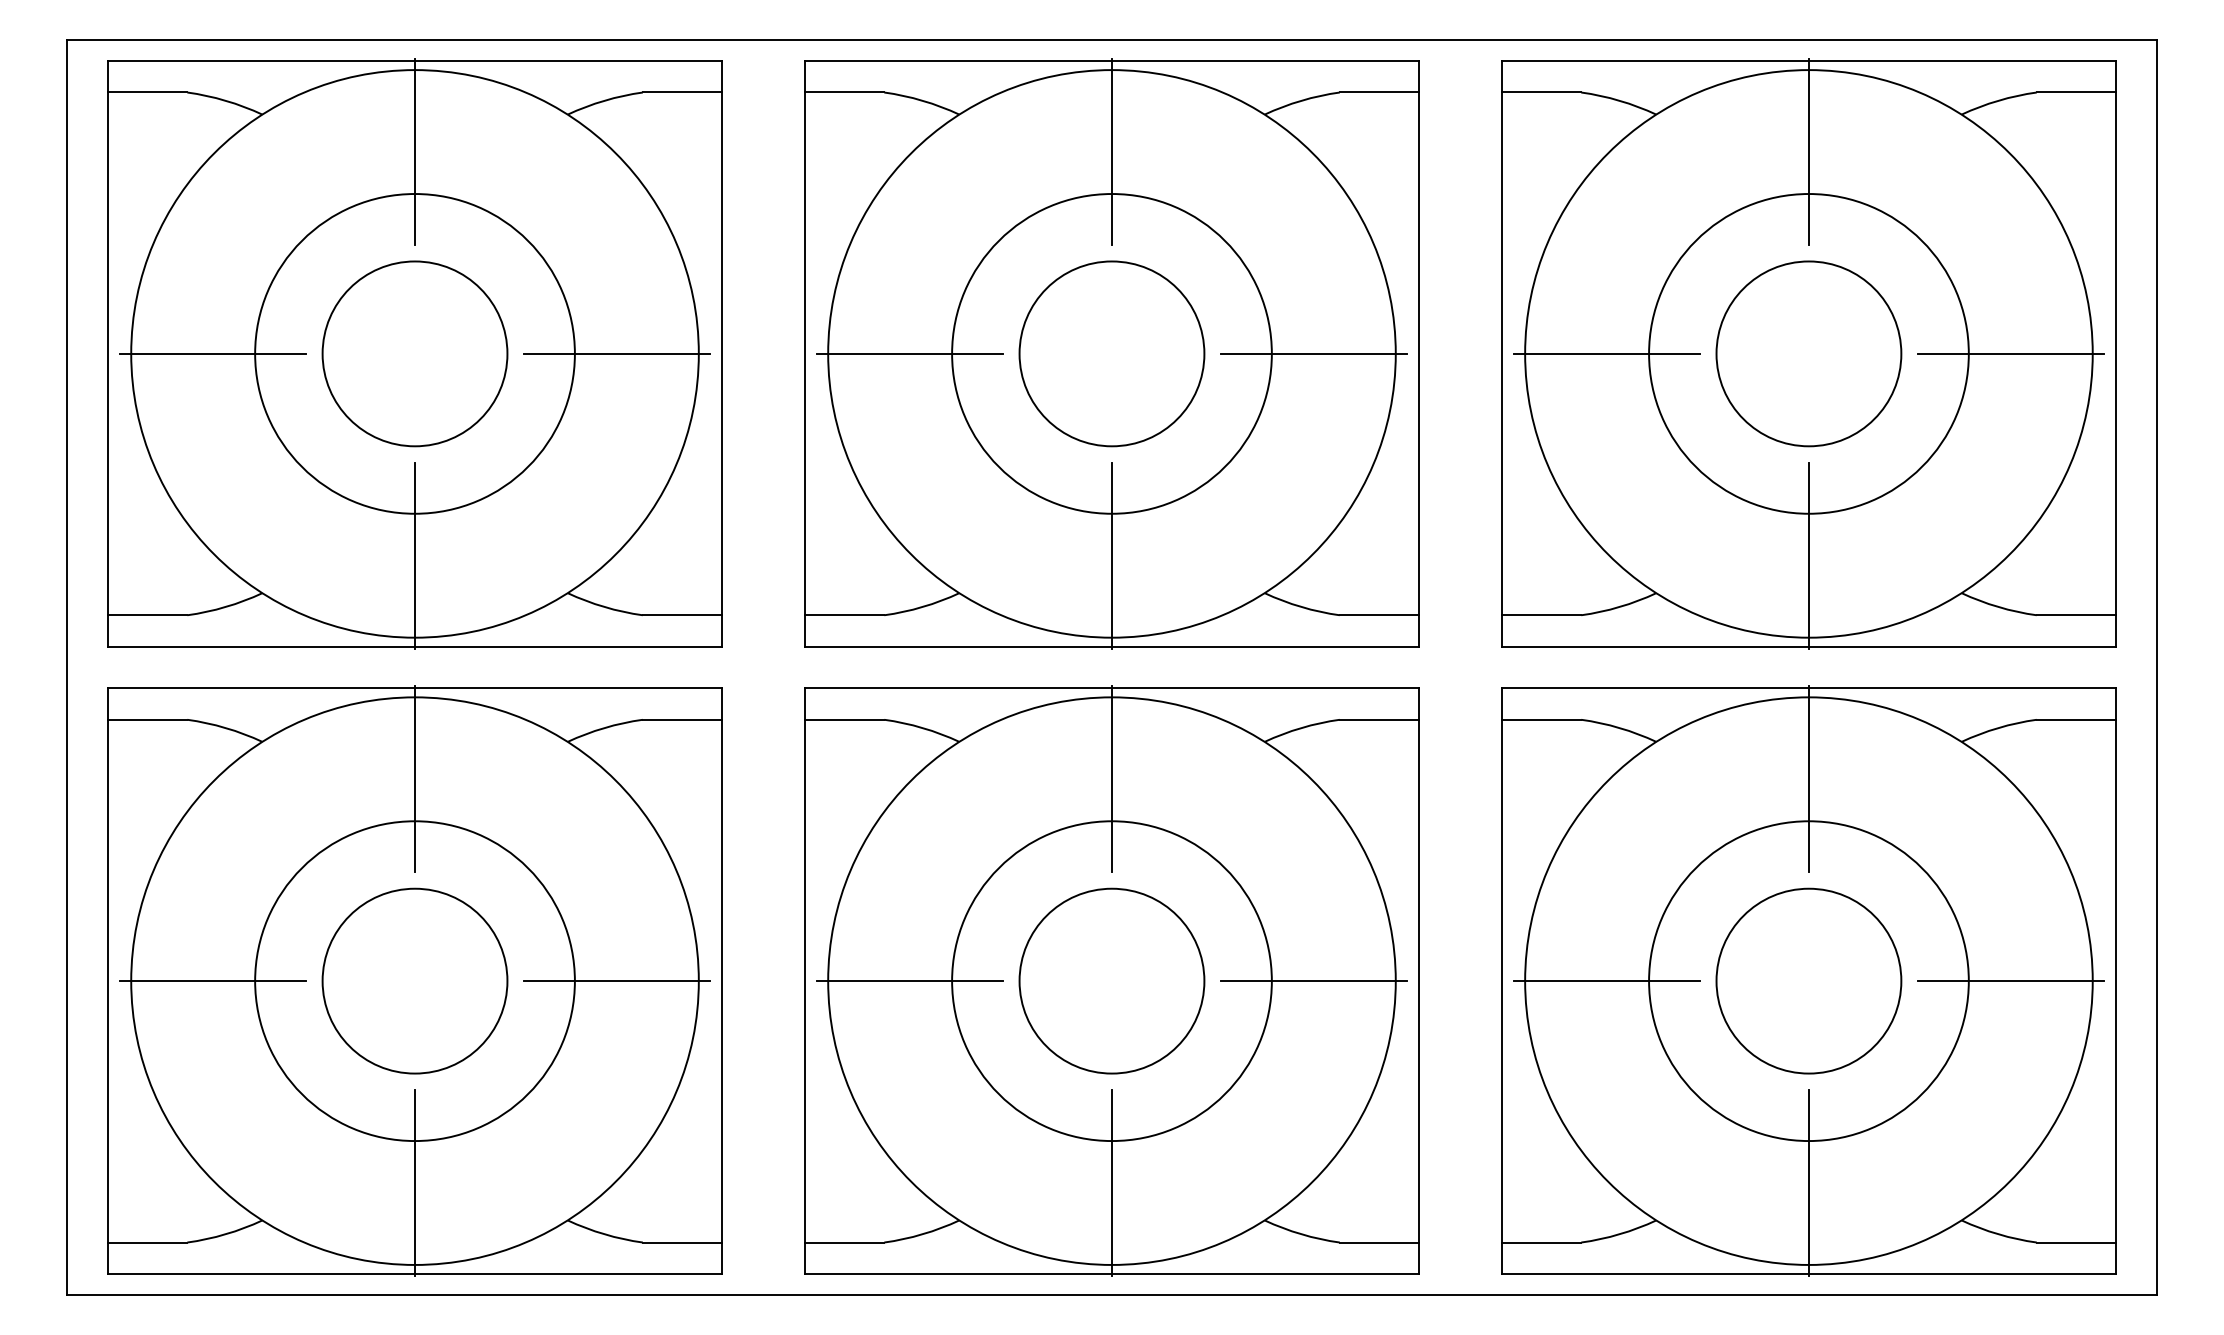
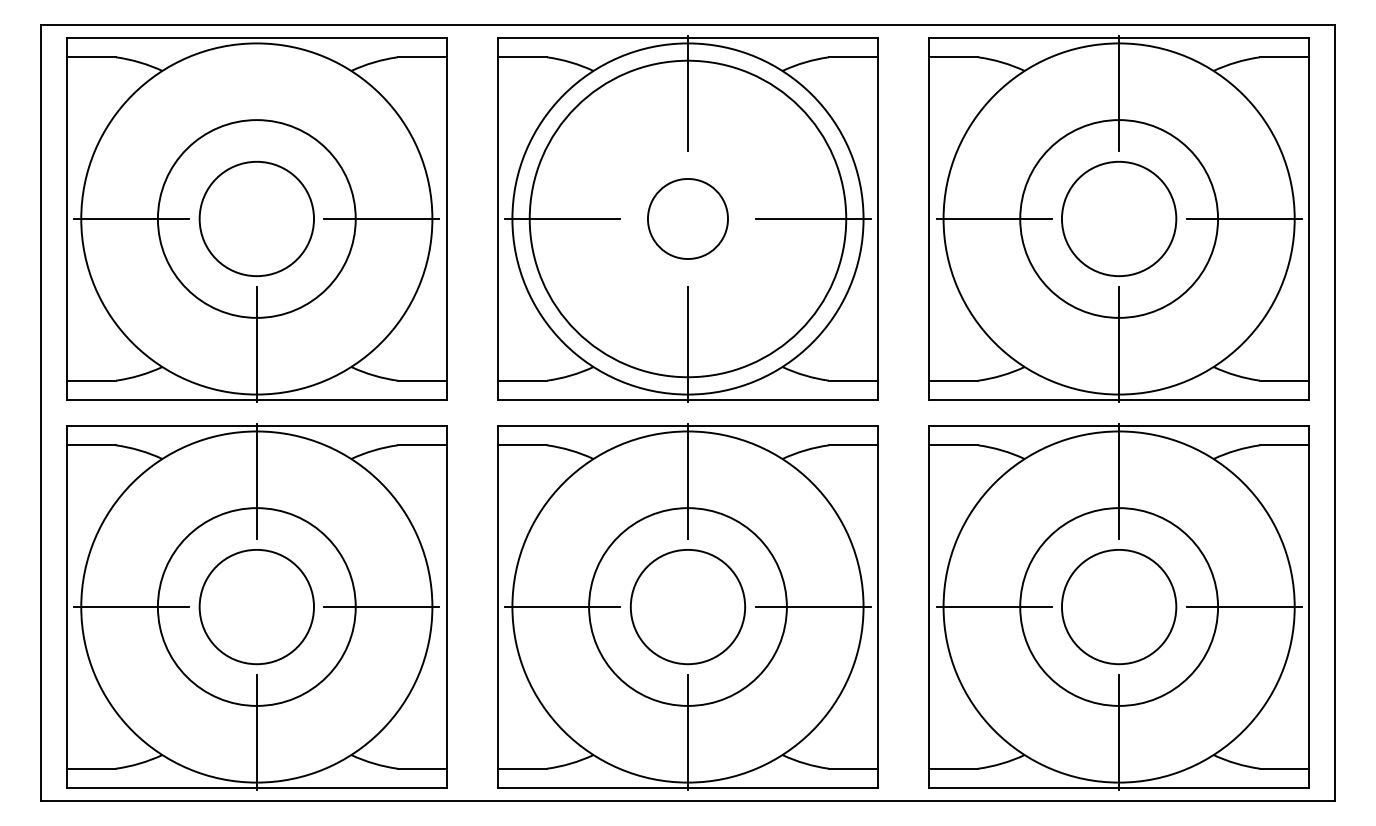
line: (414, 151) -> (256, 93), removed
circle: (1111, 353) -> (687, 218), size x0.7
circle: (1111, 353) -> (687, 218), size x1.6

